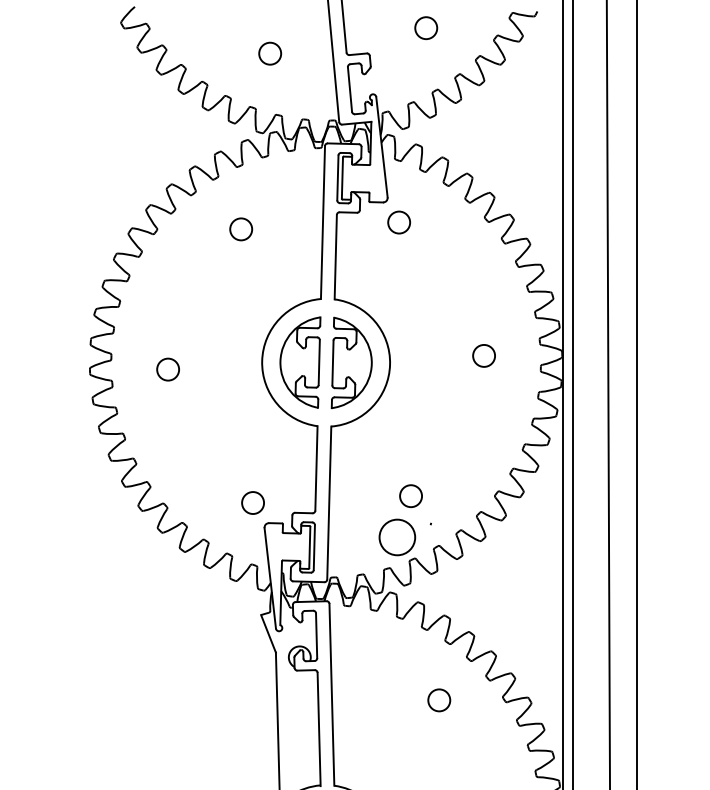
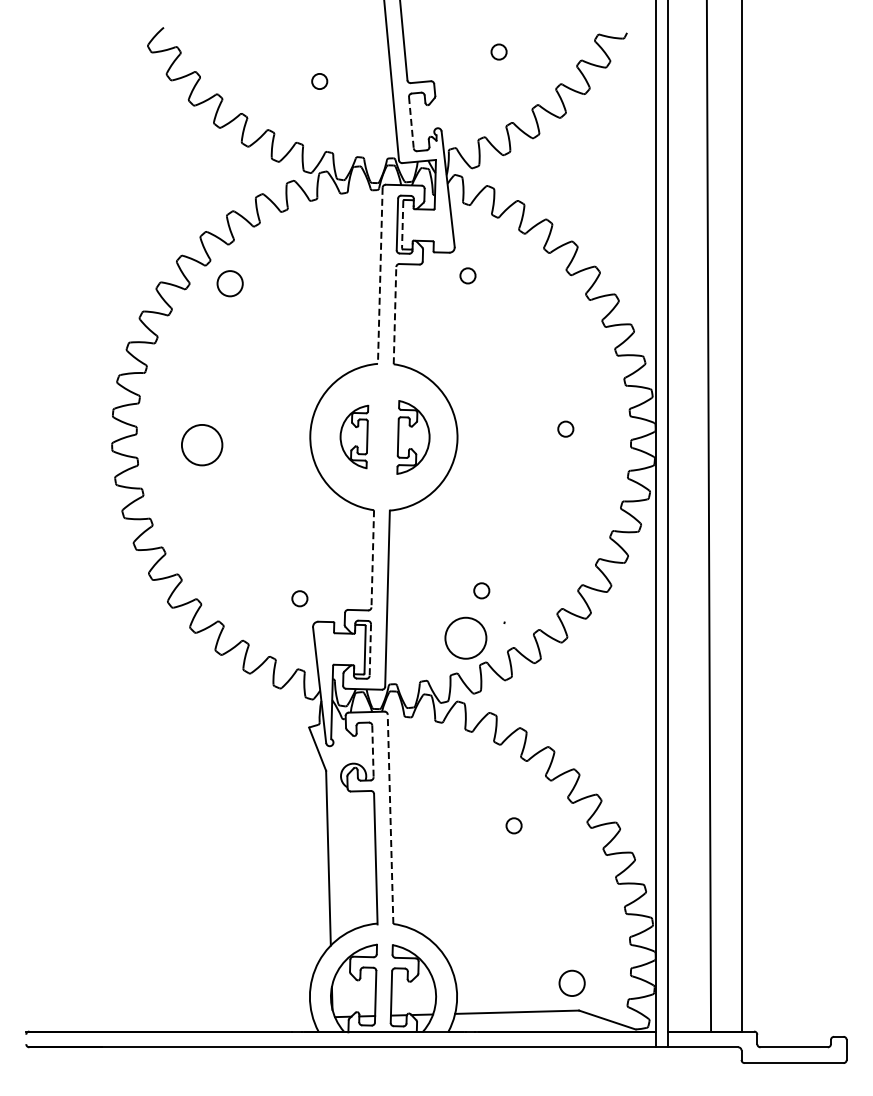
circle: (425, 27) -> (498, 51), size x0.6
circle: (270, 53) -> (319, 81), size x0.6
line: (350, 89) -> (411, 122), solid -> dashed
line: (342, 177) -> (402, 224), solid -> dashed
circle: (398, 222) -> (467, 275), size x0.6
line: (323, 223) -> (380, 276), solid -> dashed
circle: (240, 229) -> (229, 283), moved
line: (336, 257) -> (395, 315), solid -> dashed
circle: (483, 355) -> (565, 428), size x0.6
part: (300, 362) -> (354, 436), size x0.6
part: (351, 363) -> (413, 437), size x0.7
circle: (167, 369) -> (201, 444), size x1.6
line: (316, 468) -> (372, 558), solid -> dashed
circle: (410, 495) -> (481, 590), size x0.6
circle: (252, 502) -> (299, 598), size x0.6
line: (314, 547) -> (370, 649), solid -> dashed
line: (316, 635) -> (372, 751), solid -> dashed
line: (331, 694) -> (390, 819), solid -> dashed
circle: (438, 700) -> (513, 825), size x0.6

